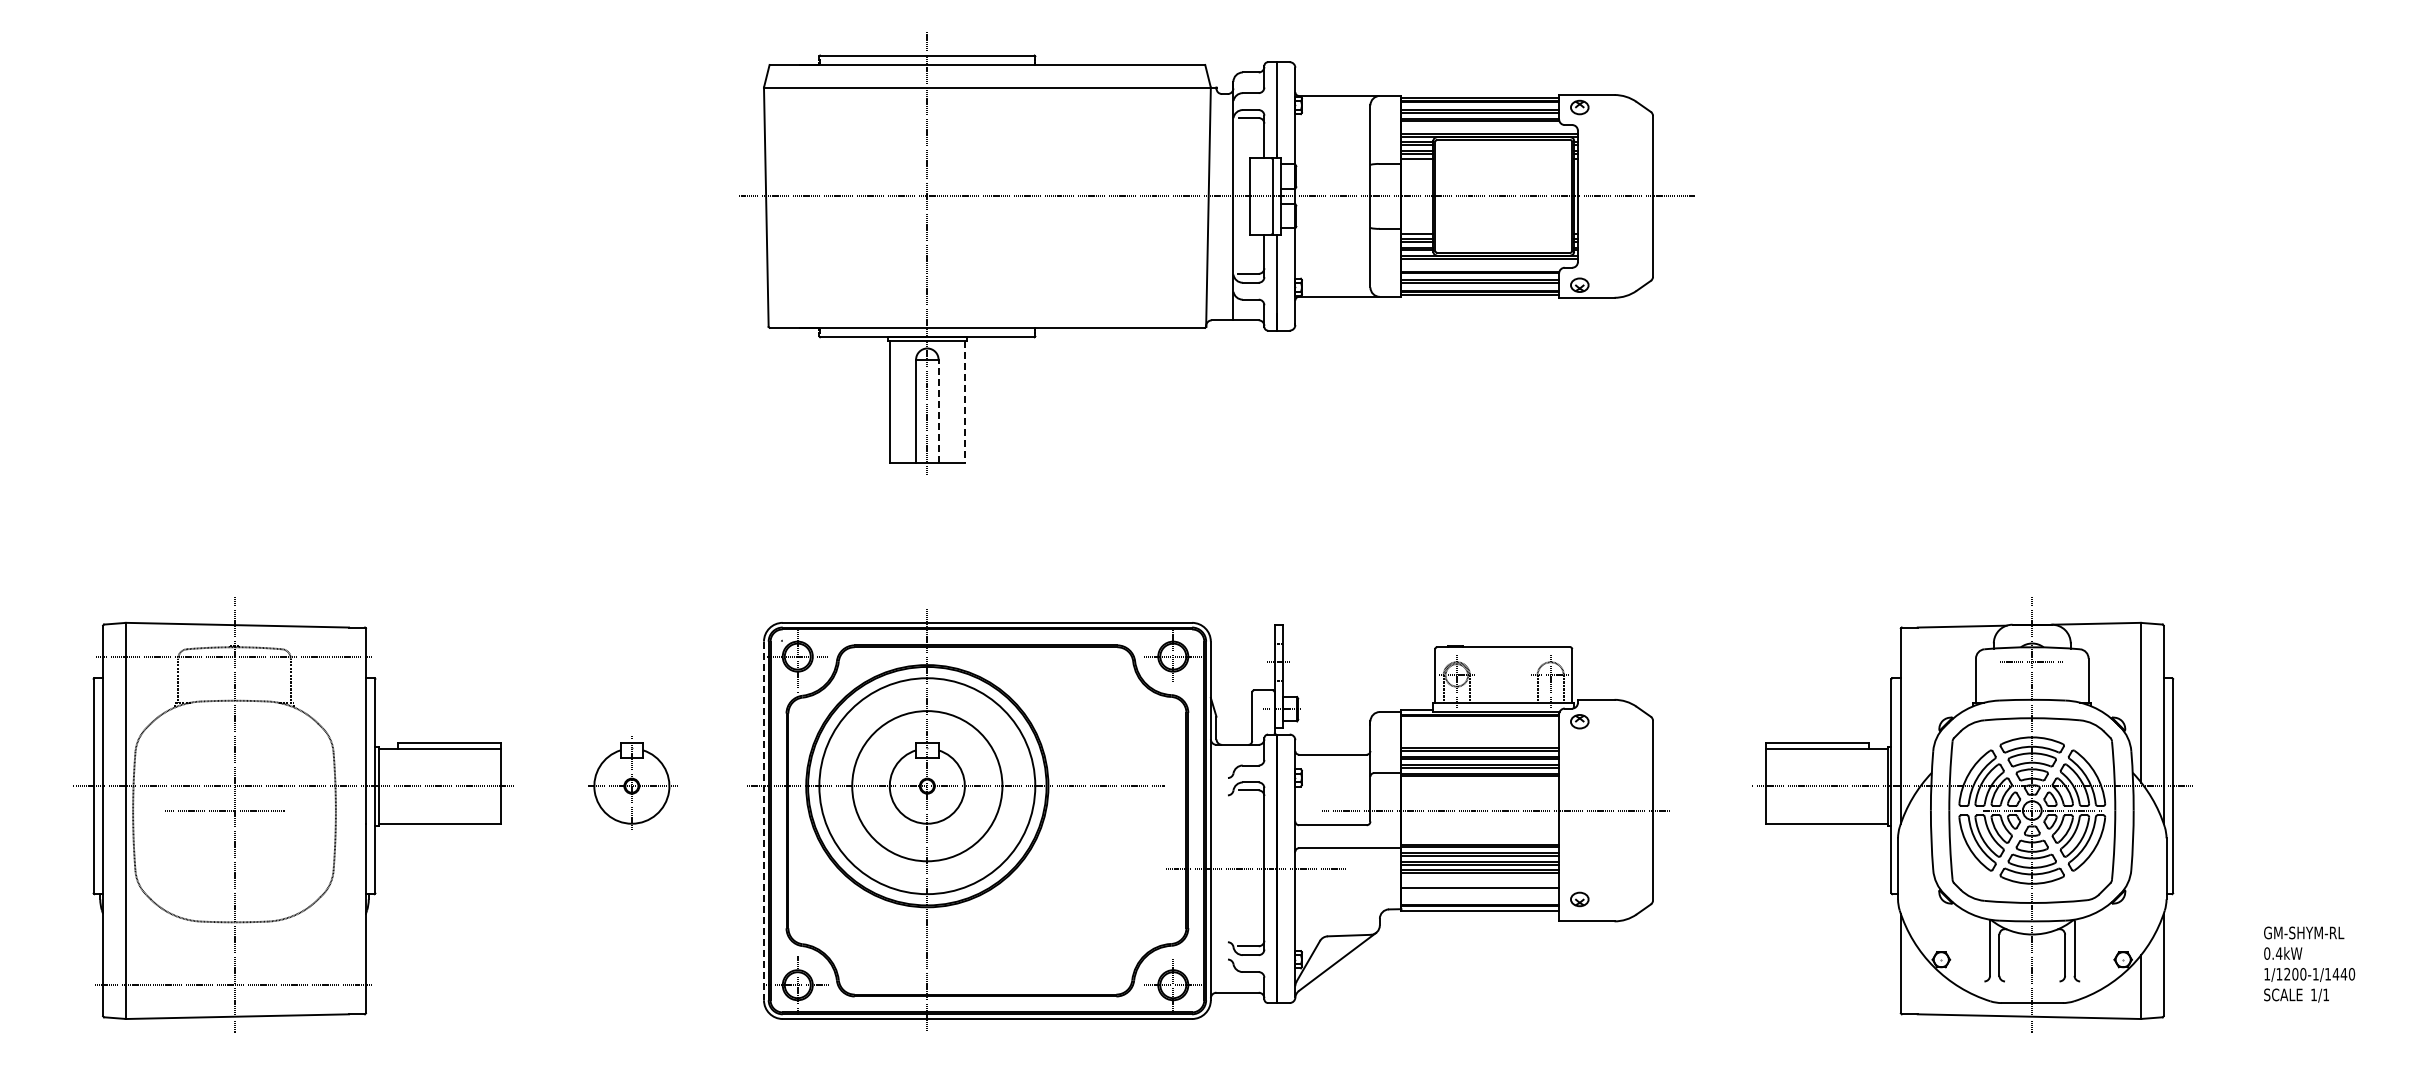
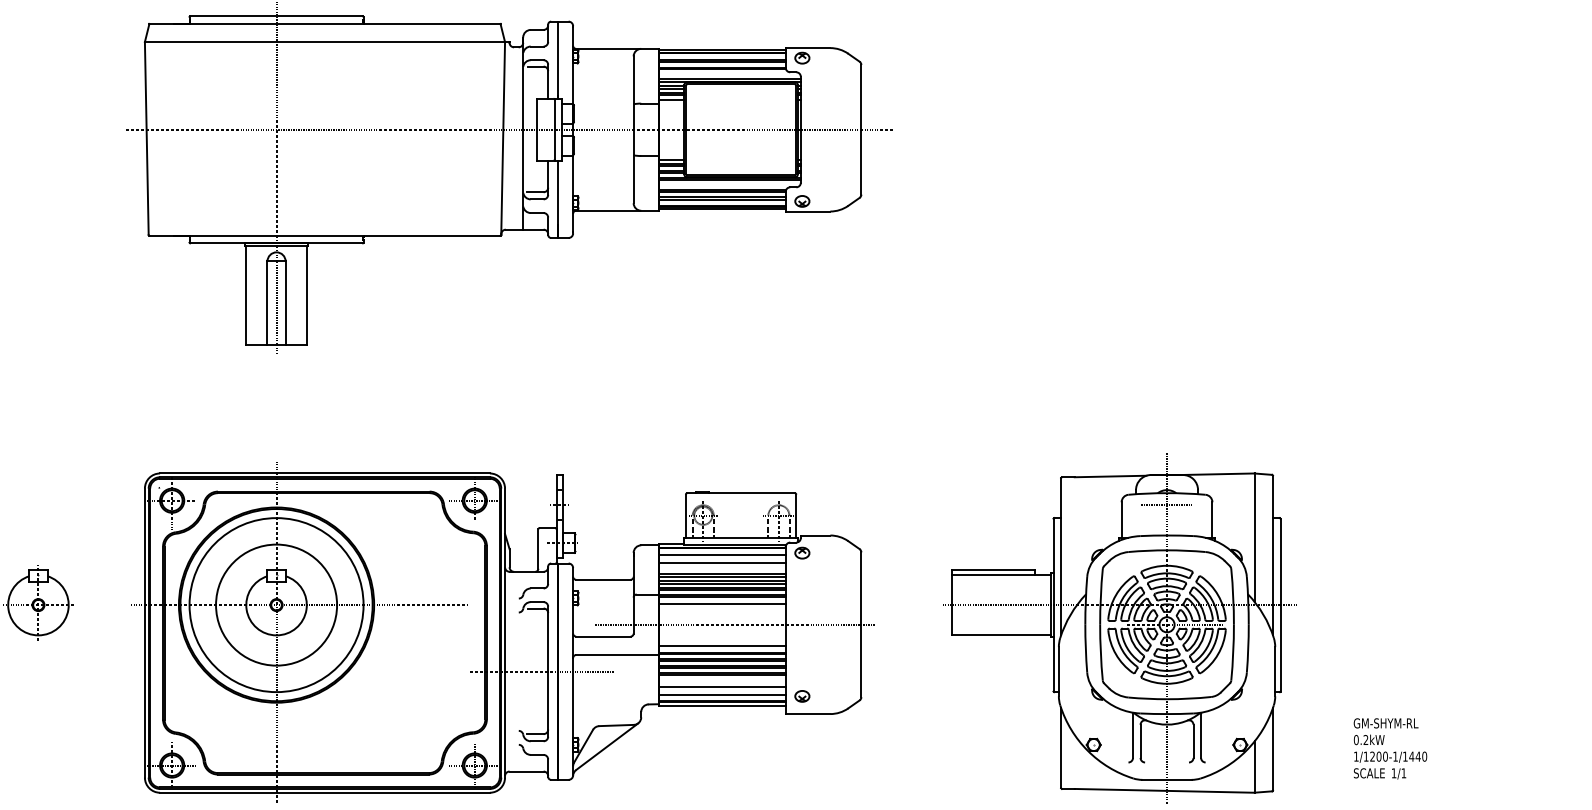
line: (964, 402) -> (306, 295), dashed -> solid
line: (938, 411) -> (285, 303), dashed -> solid
line: (1480, 723) -> (722, 554), added
line: (1480, 733) -> (722, 562), added
line: (1480, 784) -> (722, 603), added
line: (763, 821) -> (144, 633), dashed -> solid
line: (1480, 836) -> (722, 645), added
line: (1480, 897) -> (722, 694), added
text: (2278, 953) -> (1365, 739), 0.4kW -> 0.2kW

